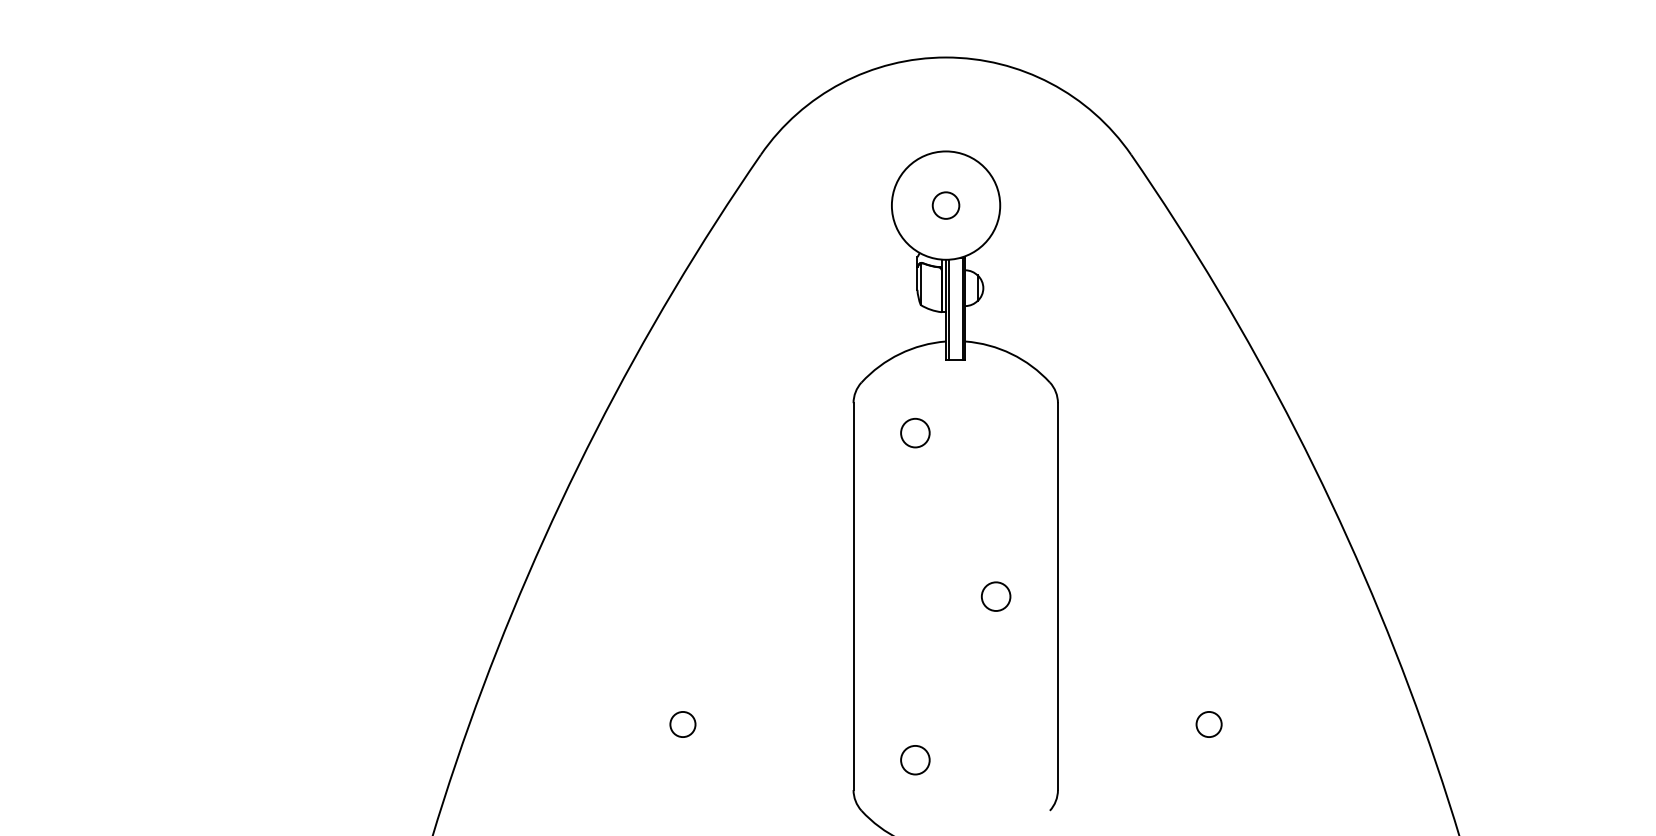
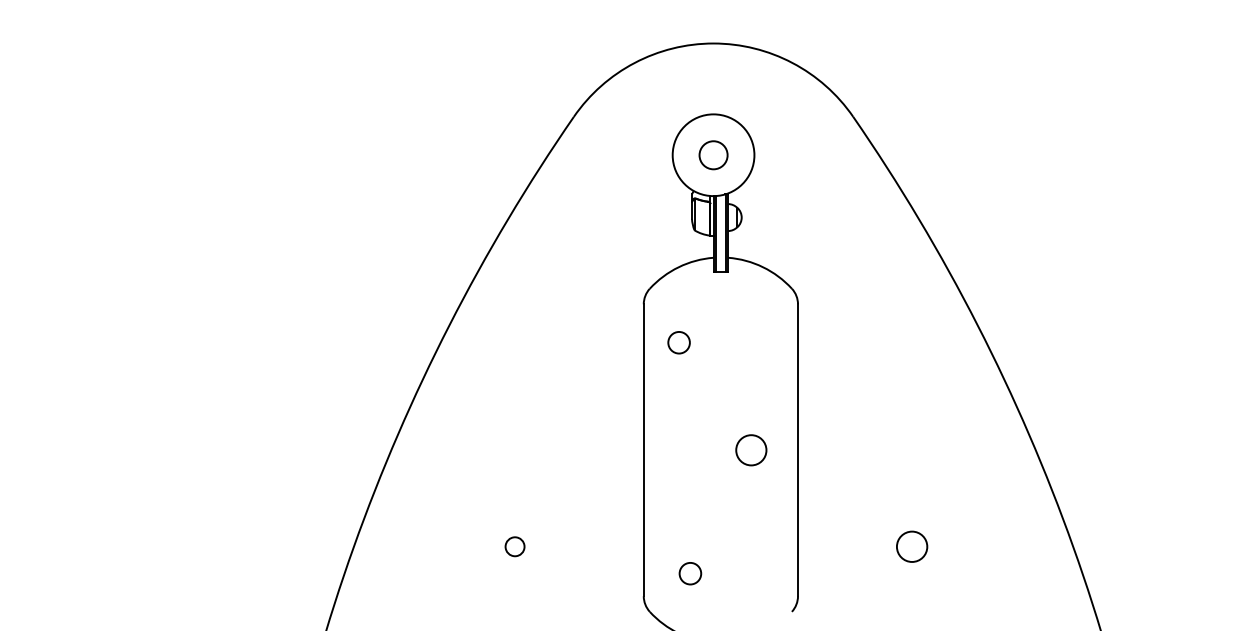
circle: (945, 205) -> (713, 155), size x1.4
circle: (915, 432) -> (679, 342), moved
circle: (995, 596) -> (750, 450), size x1.4
circle: (1208, 724) -> (911, 546), size x1.6

